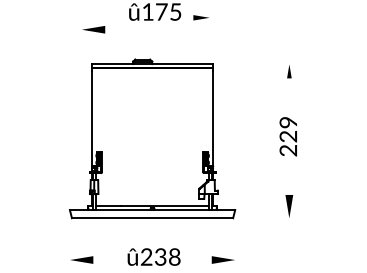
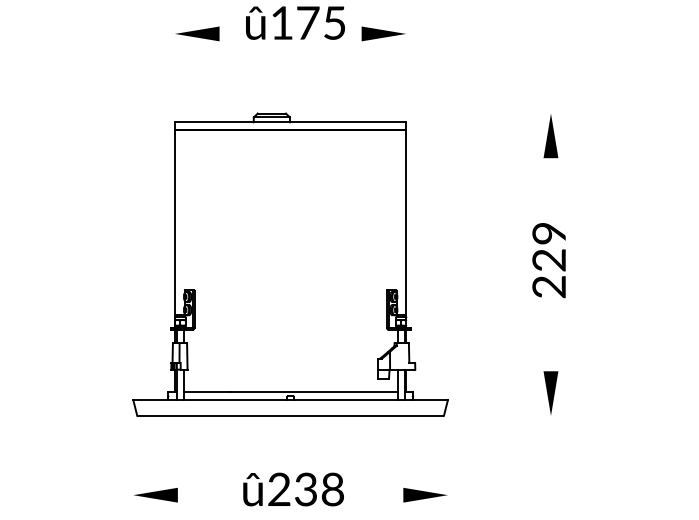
part: (201, 17) -> (383, 33), size x1.43
part: (93, 29) -> (197, 33), moved
part: (289, 71) -> (551, 136), size x1.67

